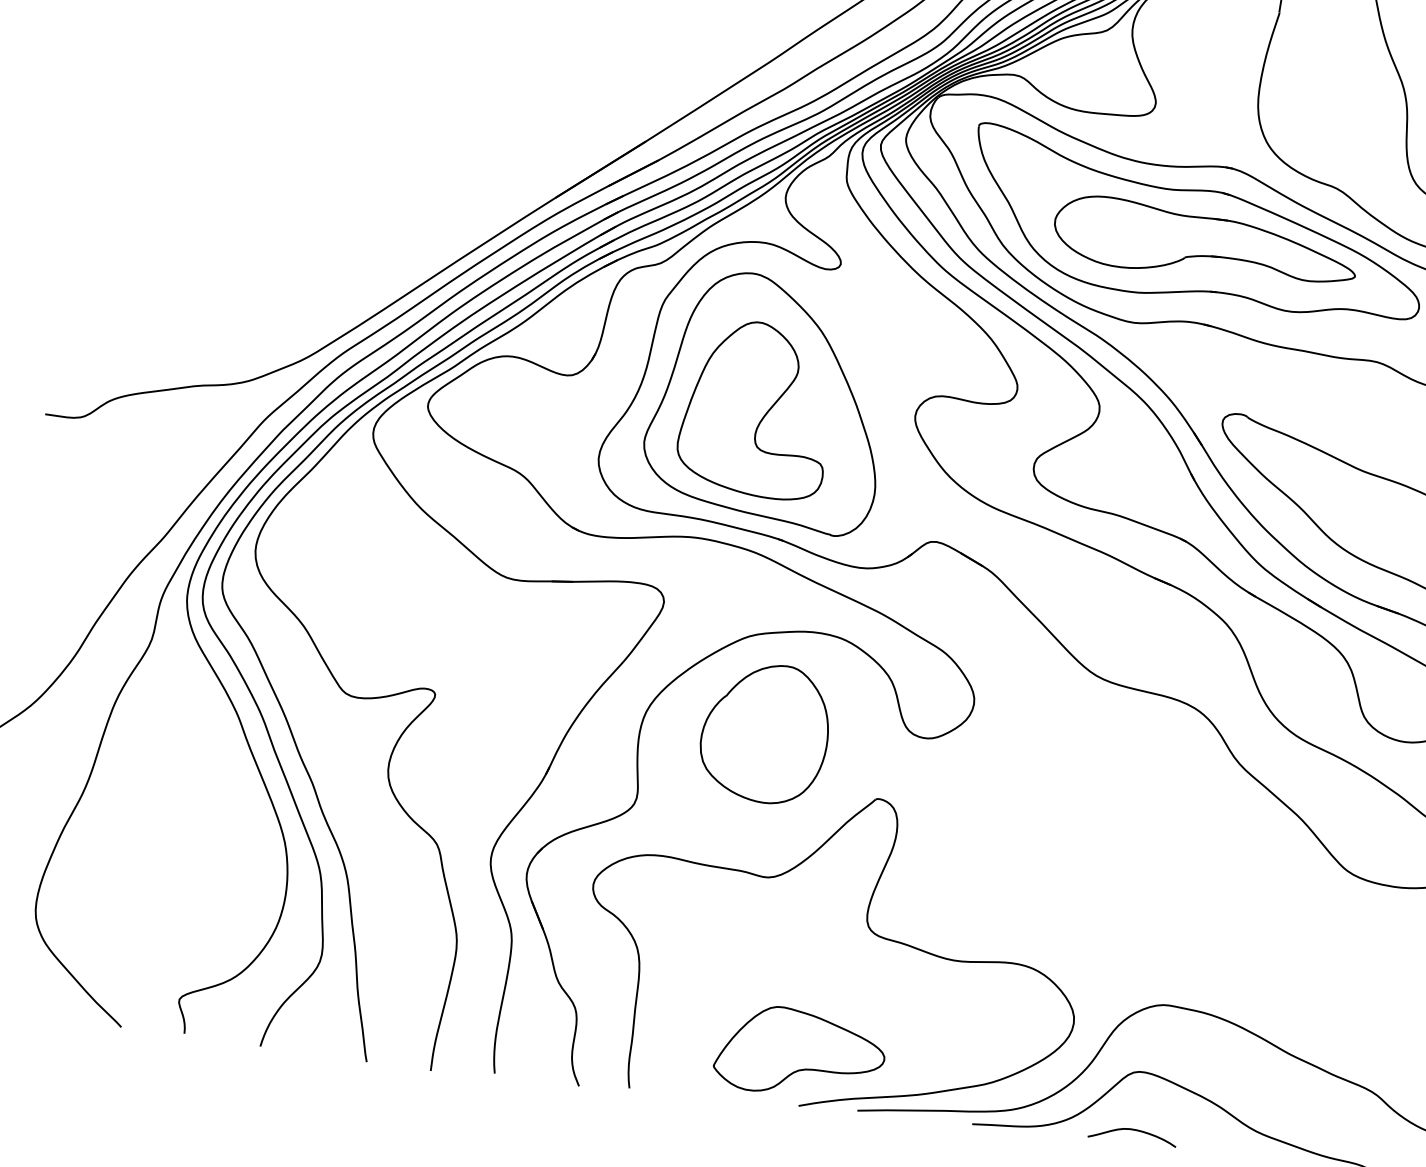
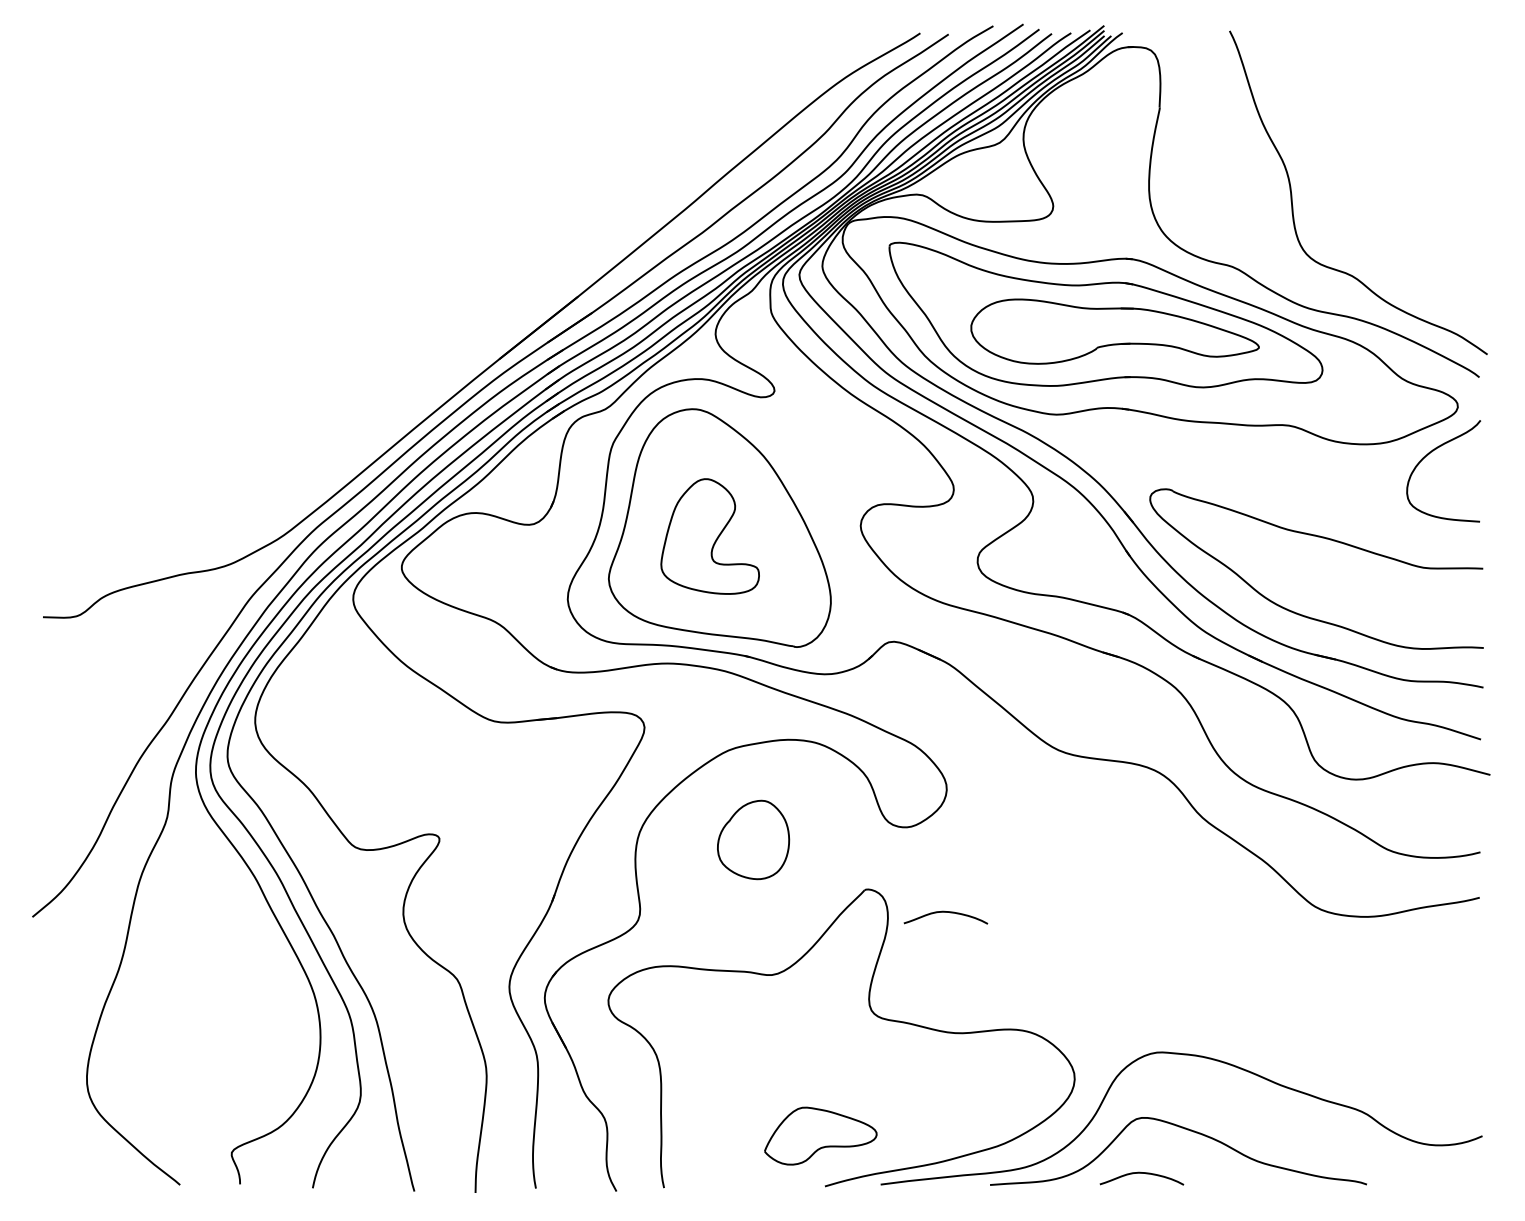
part: (755, 409) -> (709, 536), size x0.7
part: (765, 732) -> (753, 839), size x0.6
curve: (958, 832) -> (945, 912), added
part: (800, 1051) -> (820, 1135), size x0.7

